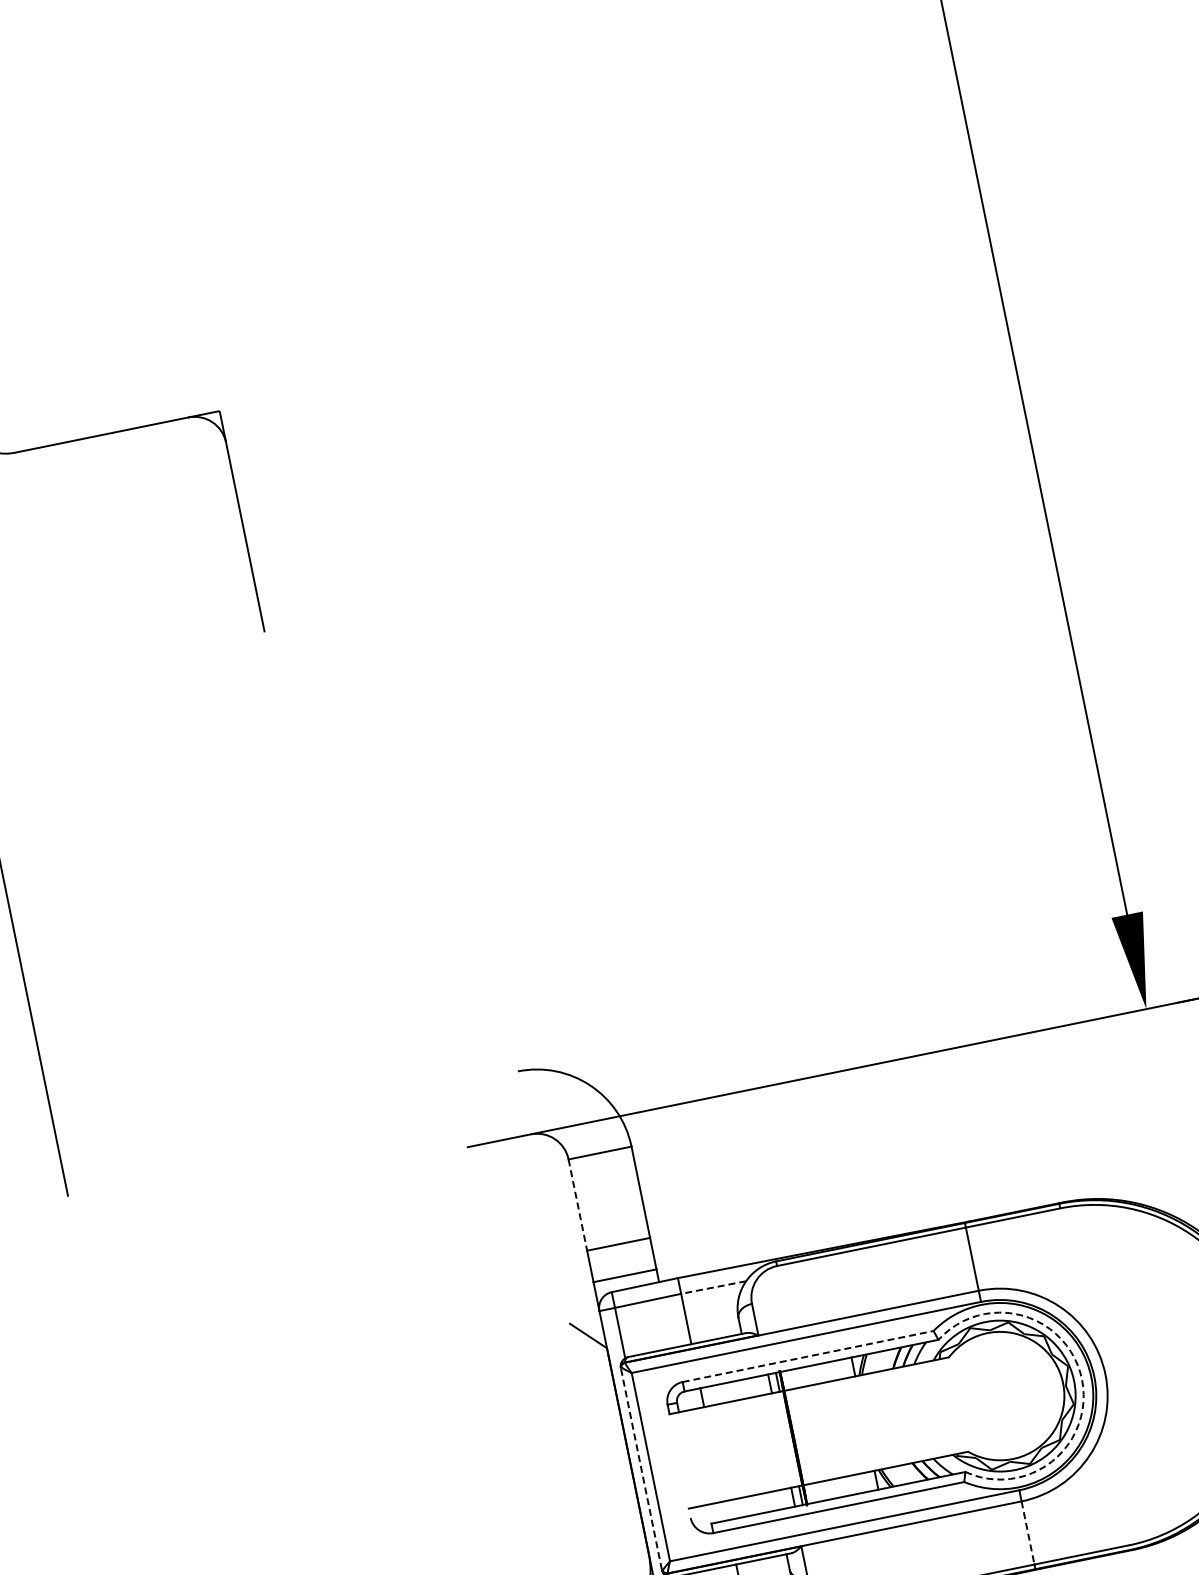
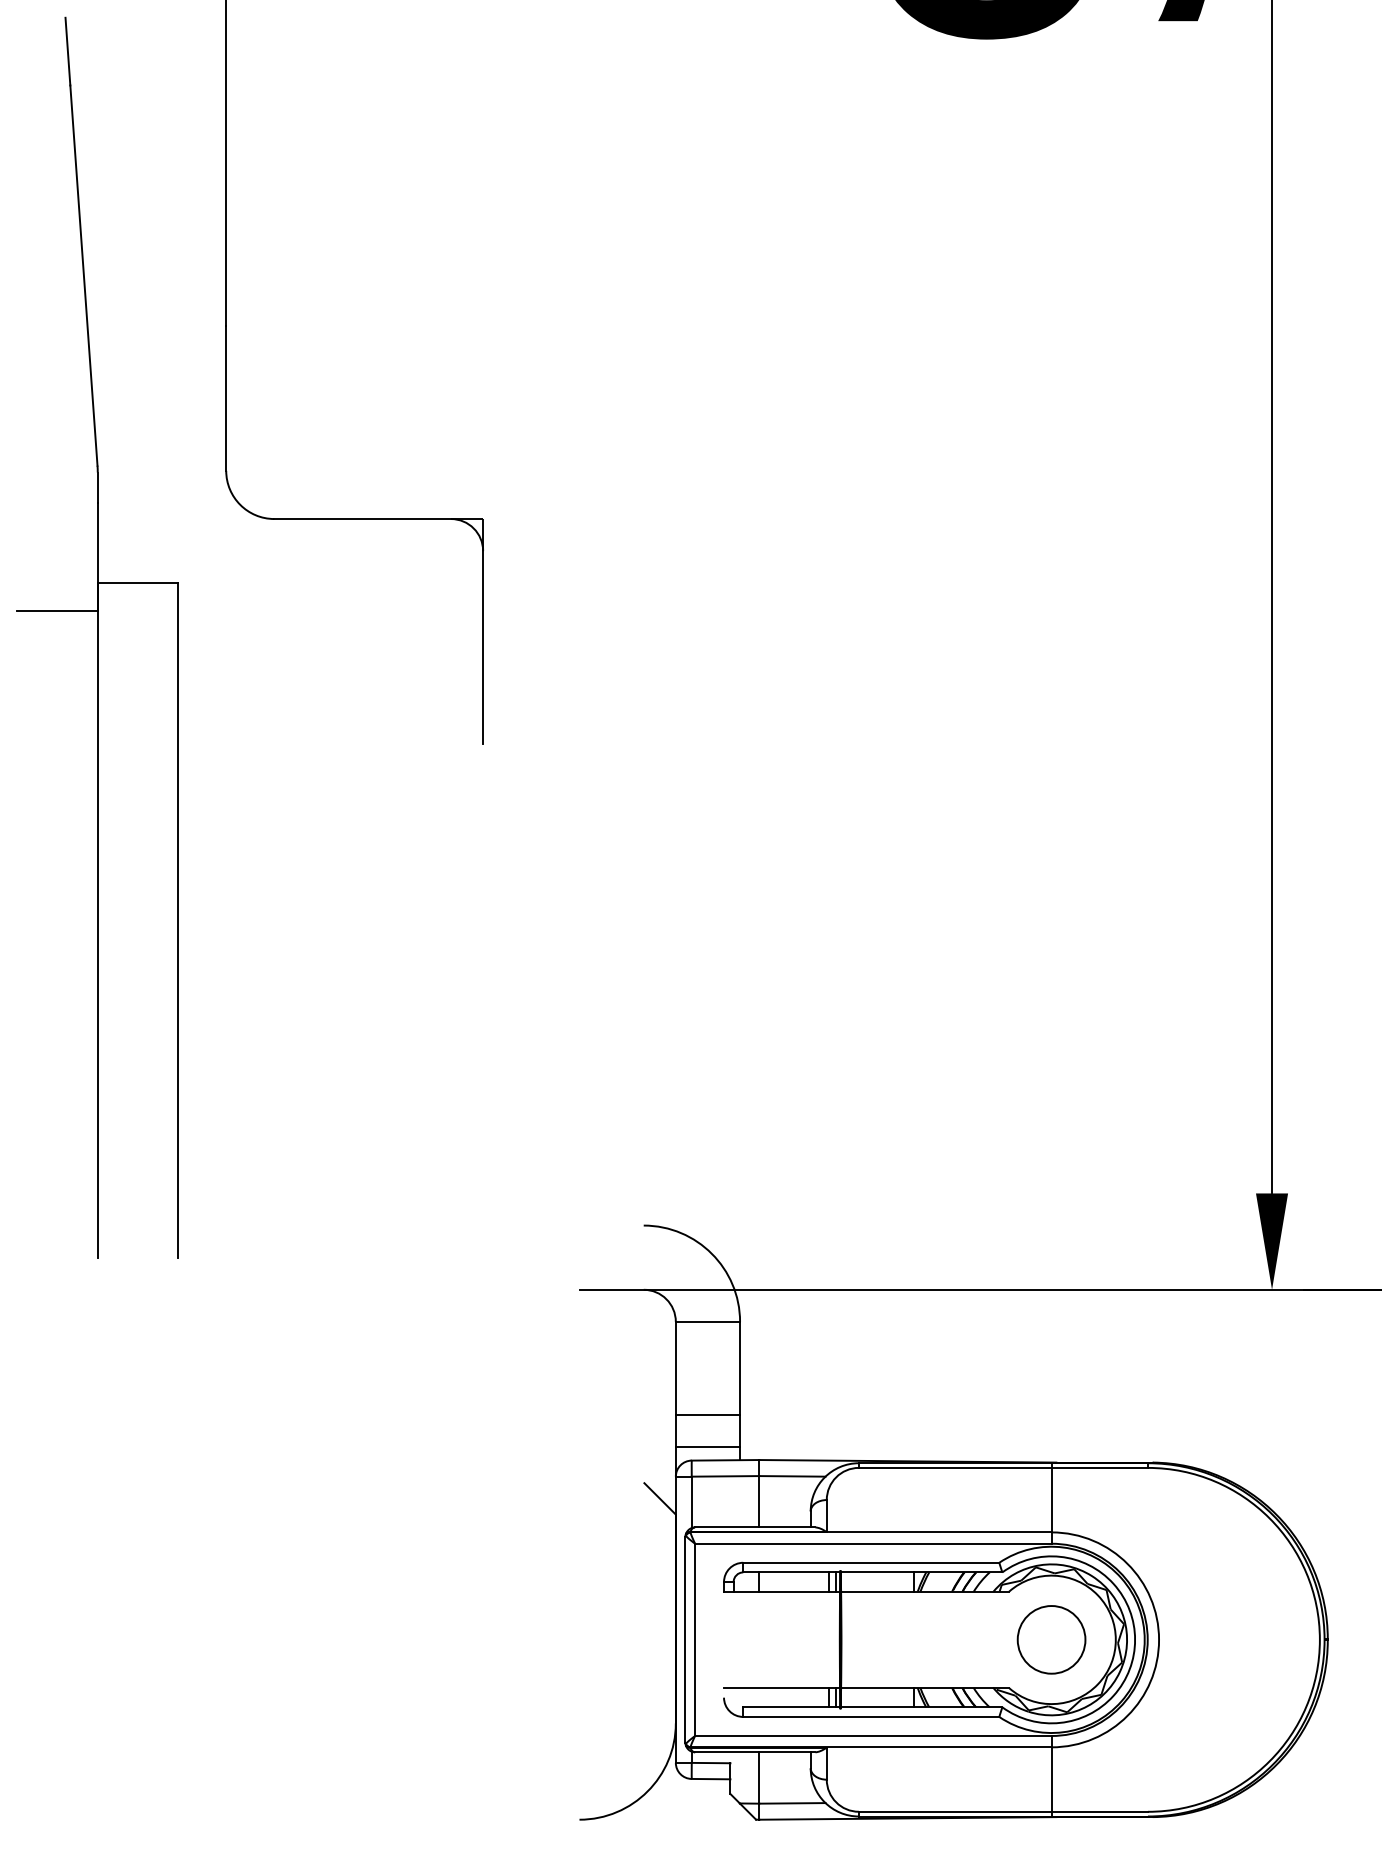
line: (577, 1205) -> (675, 1368), dashed -> solid
line: (712, 1287) -> (791, 1476), dashed -> solid
line: (808, 1356) -> (871, 1562), dashed -> solid
arc: (1082, 1379) -> (1135, 1639), dashed -> solid
circle: (1000, 1395) -> (1051, 1639), added
line: (641, 1468) -> (685, 1639), dashed -> solid
line: (1028, 1533) -> (1051, 1780), dashed -> solid

